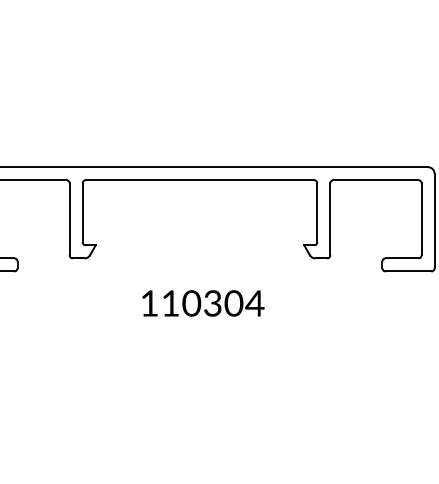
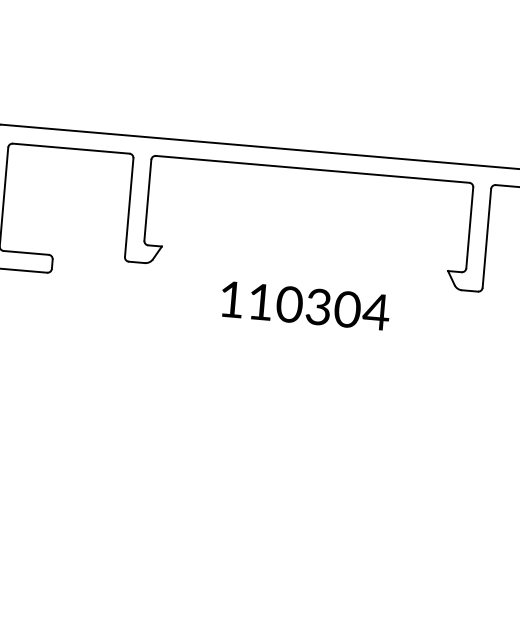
text: (203, 303) -> (305, 305), moved

